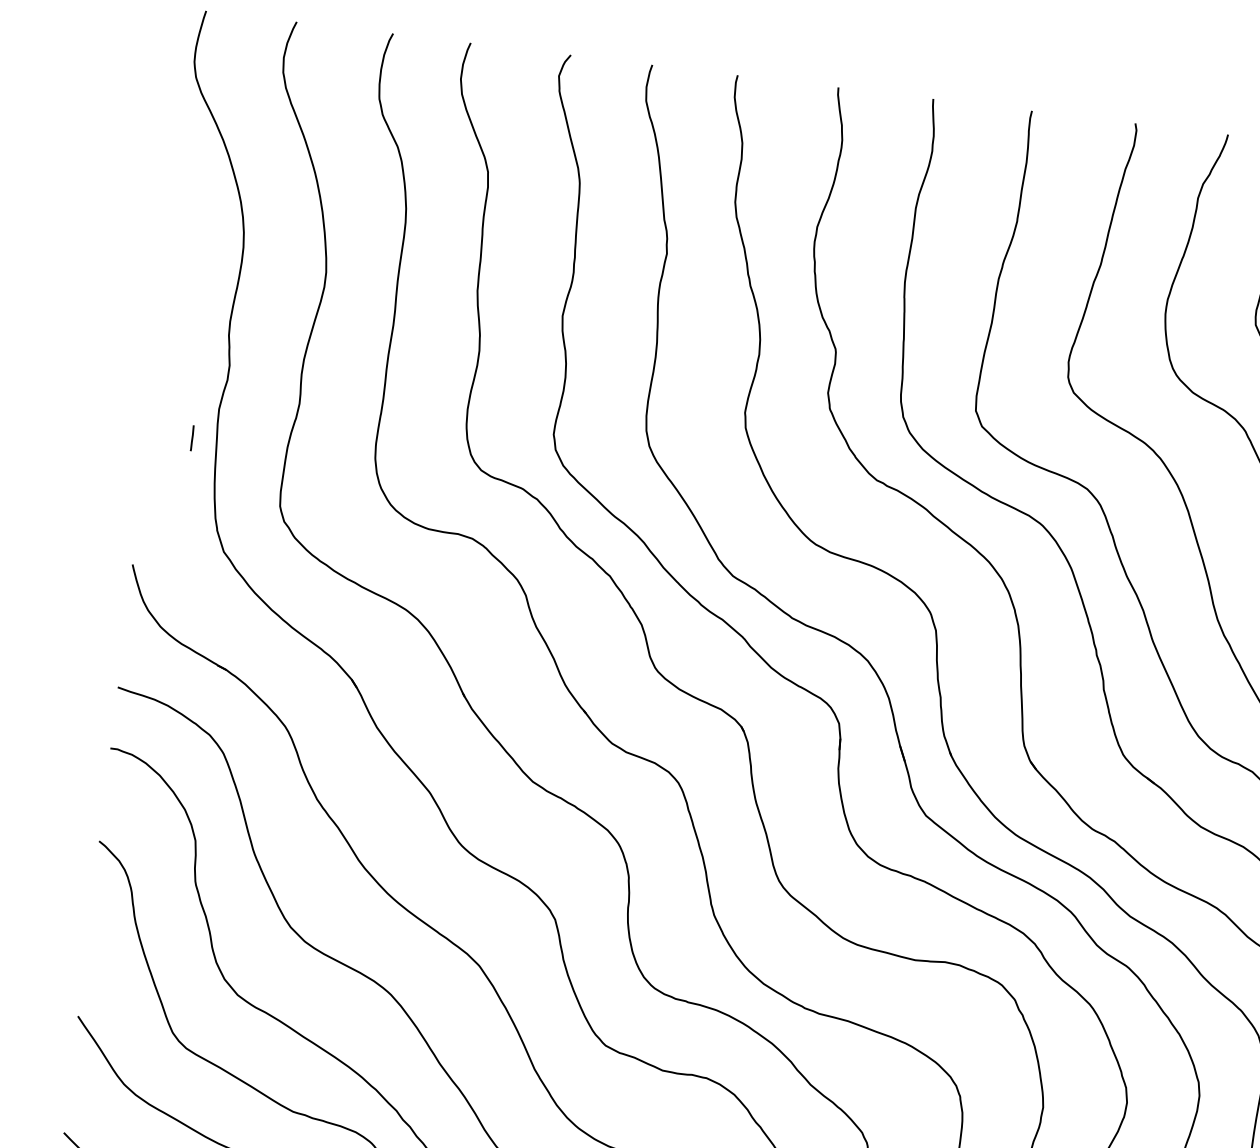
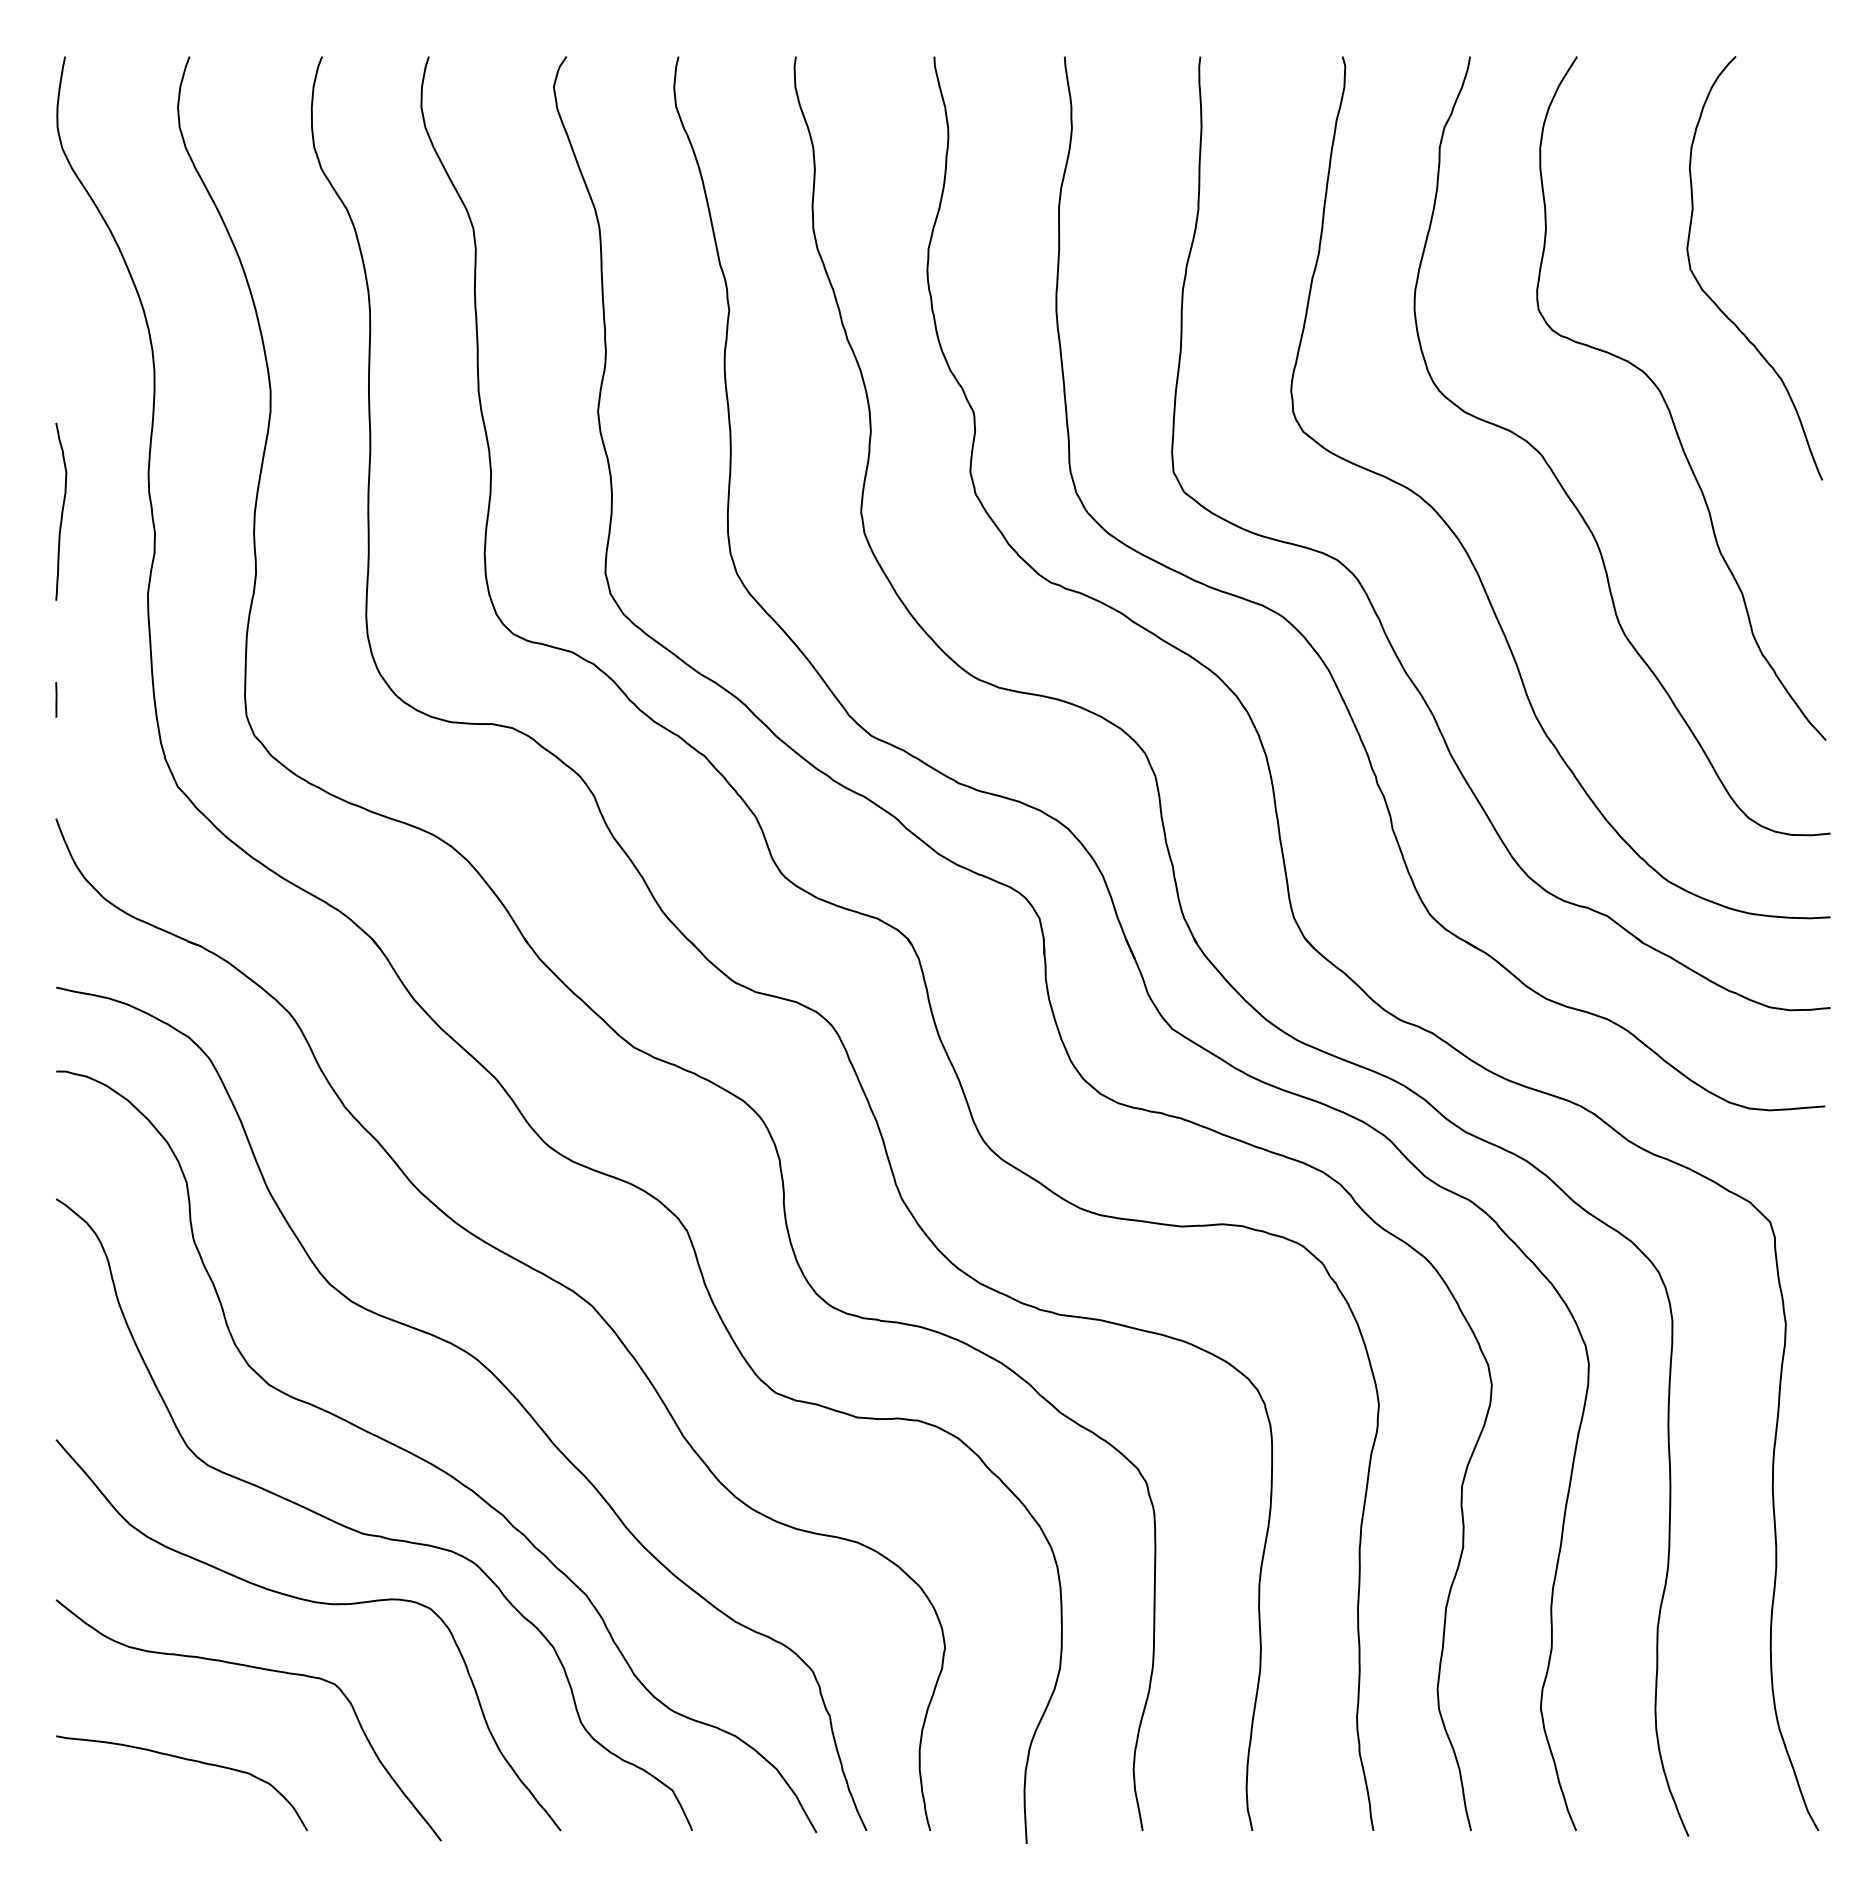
curve: (163, 341) -> (61, 511), added
line: (192, 438) -> (56, 699), moved

